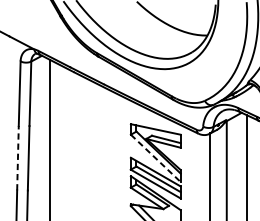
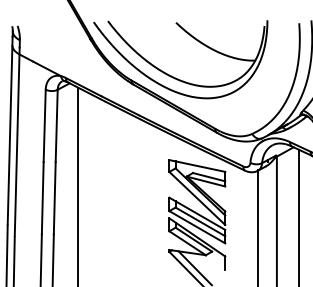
line: (17, 157) -> (42, 197), dashed -> solid
line: (155, 158) -> (197, 198), dashed -> solid

